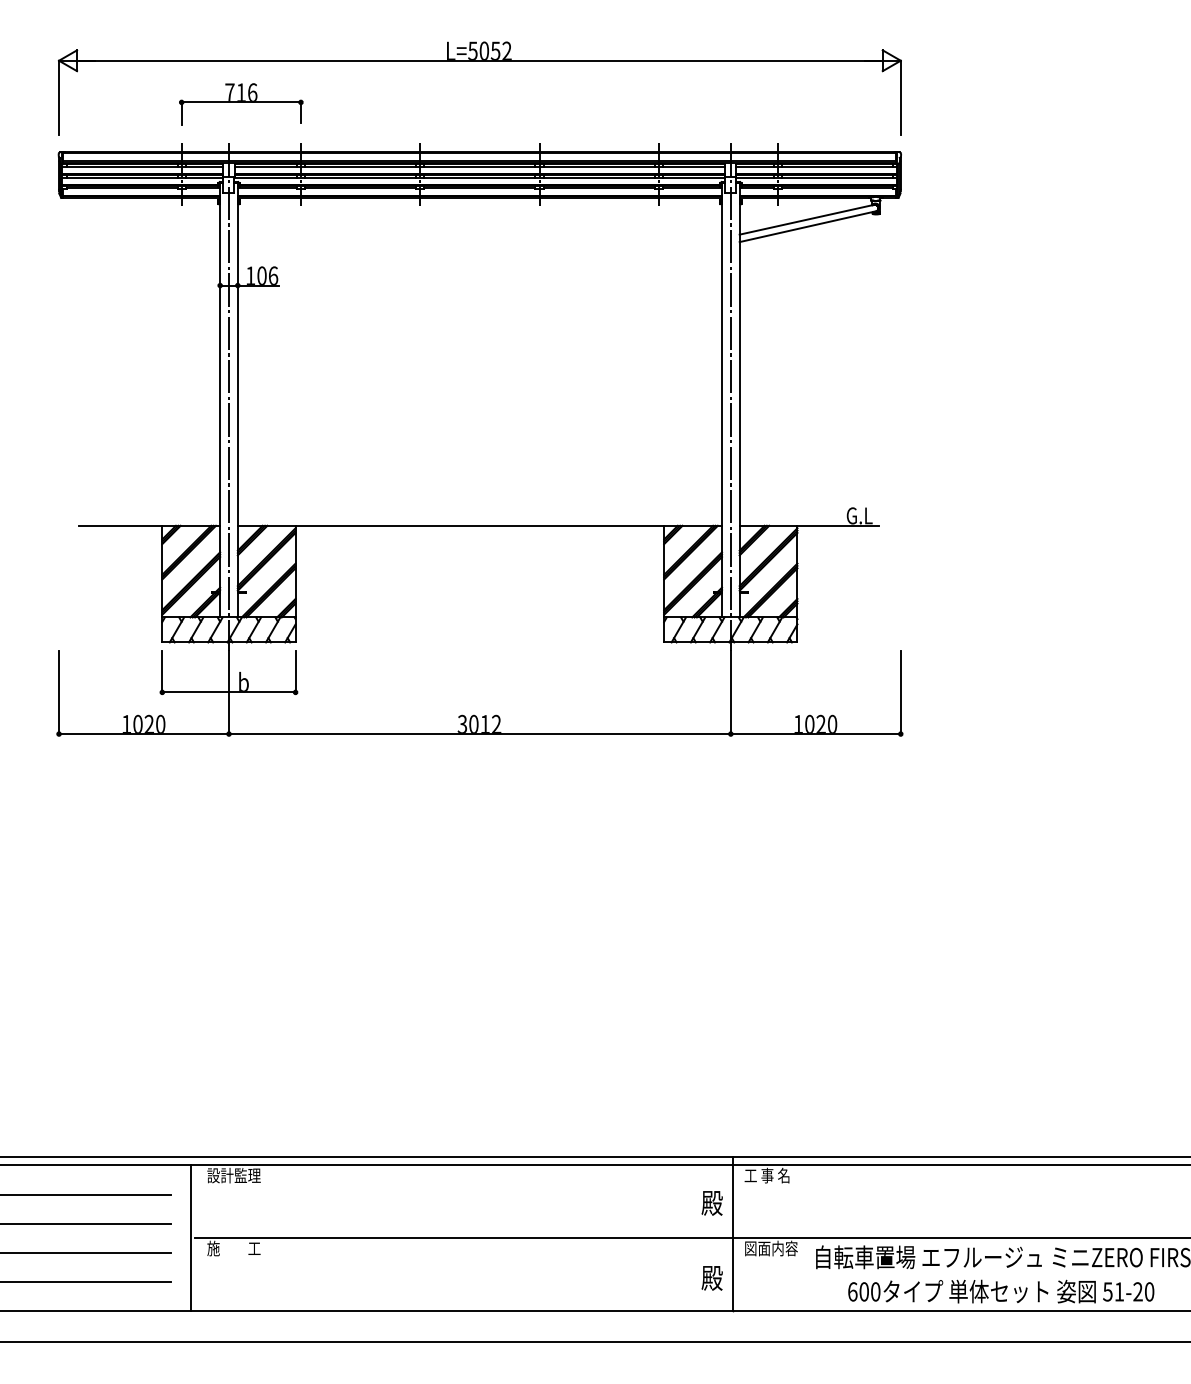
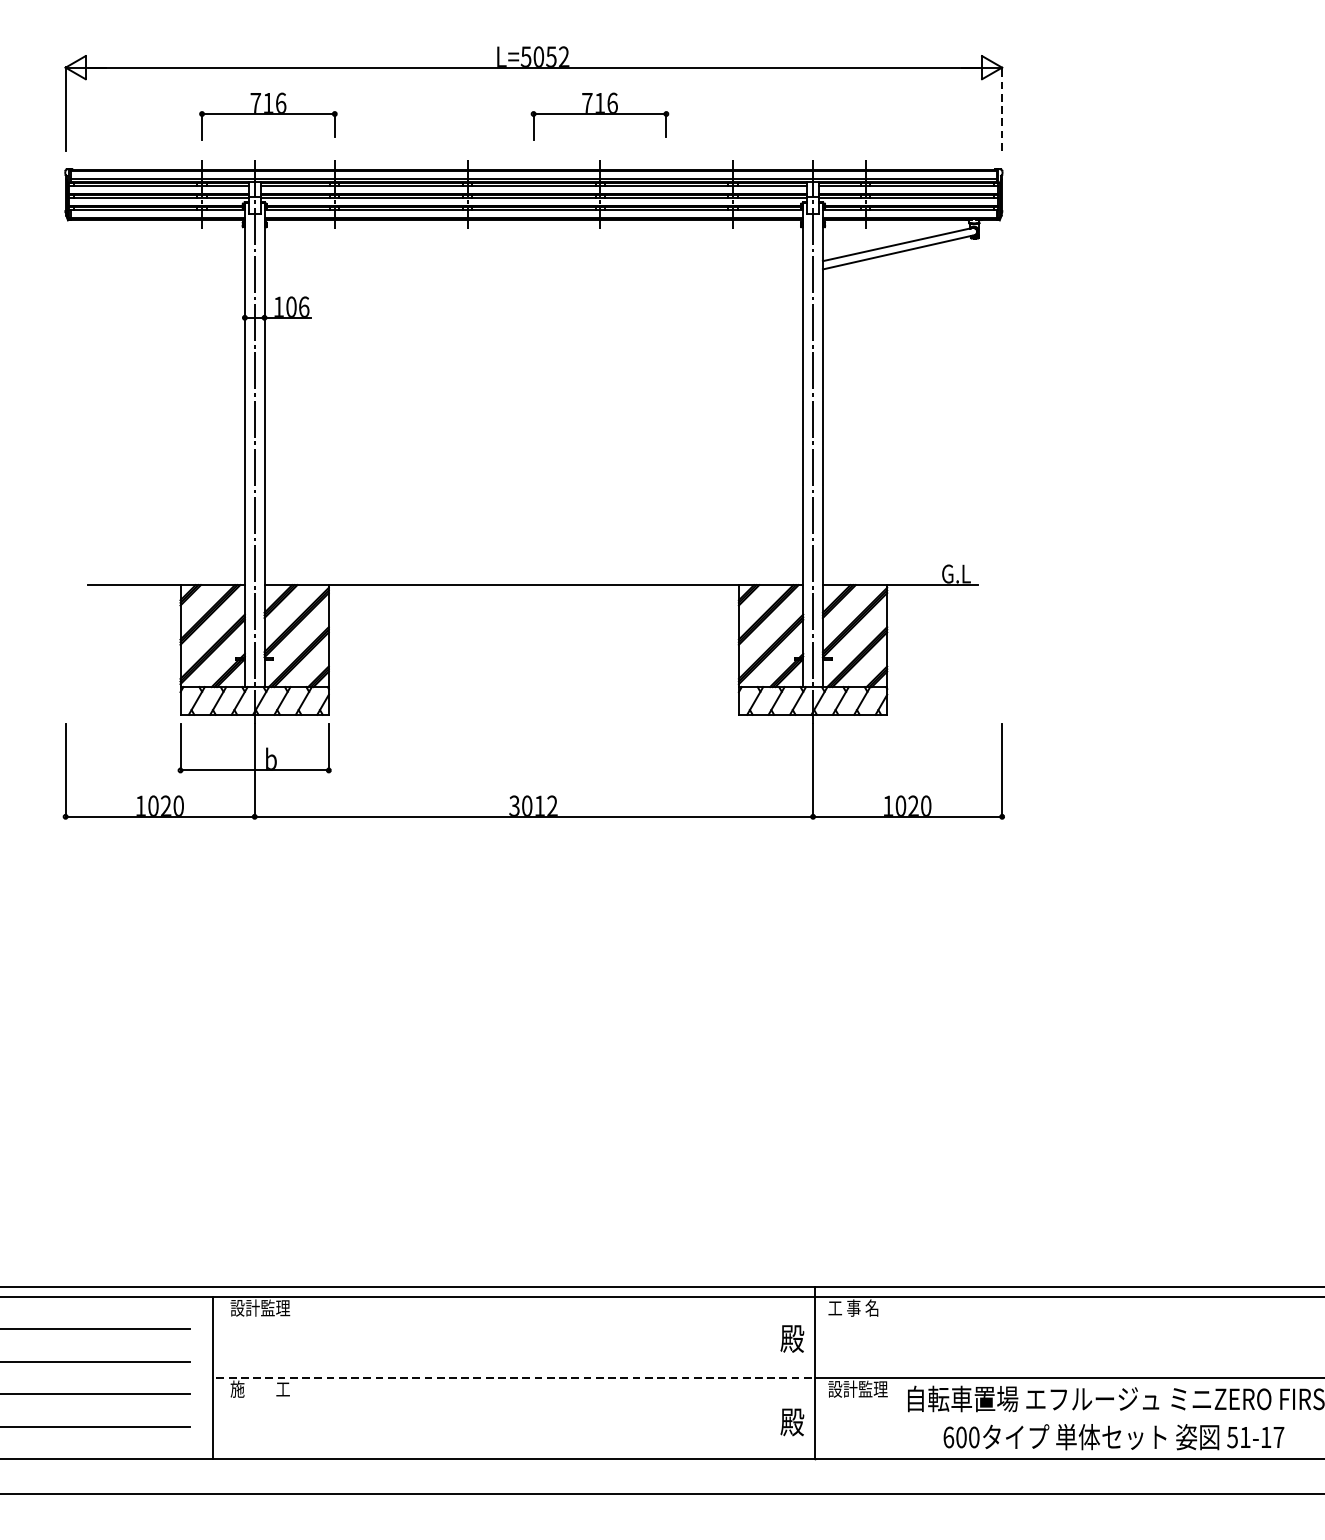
line: (900, 97) -> (1001, 108), solid -> dashed
part: (539, 104) -> (600, 116), added
line: (464, 1238) -> (516, 1378), solid -> dashed
text: (770, 1248) -> (857, 1389), 図面内容 -> 設計監理
text: (1143, 1291) -> (1272, 1437), 51-20 -> 51-17

